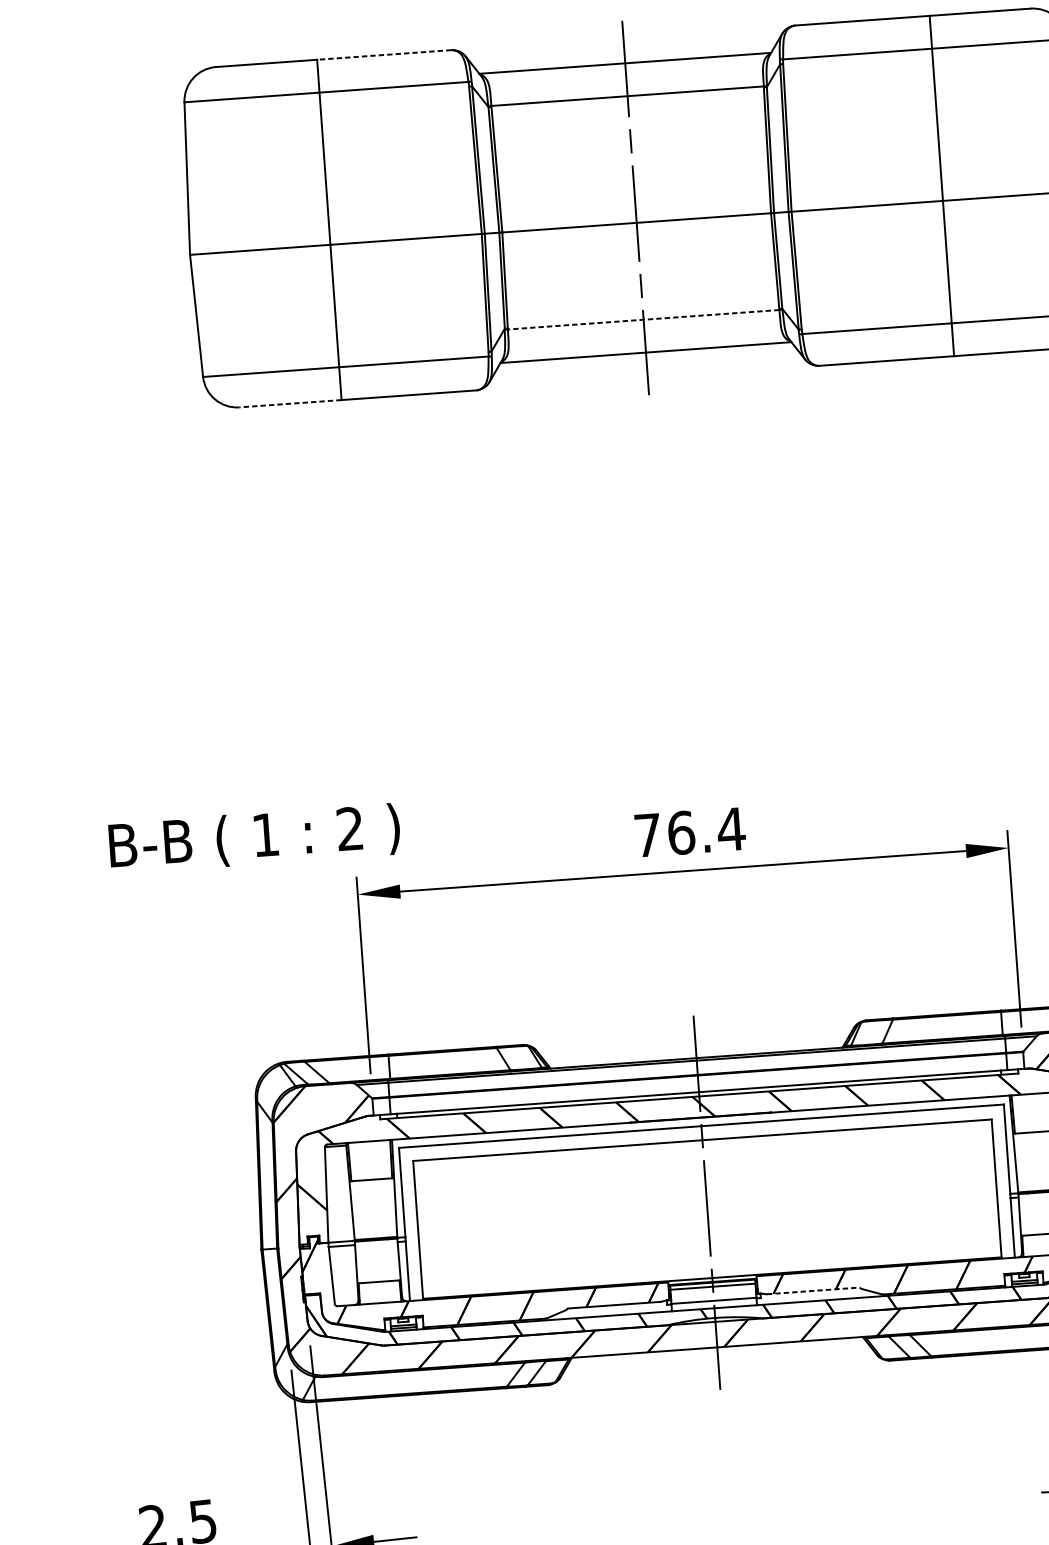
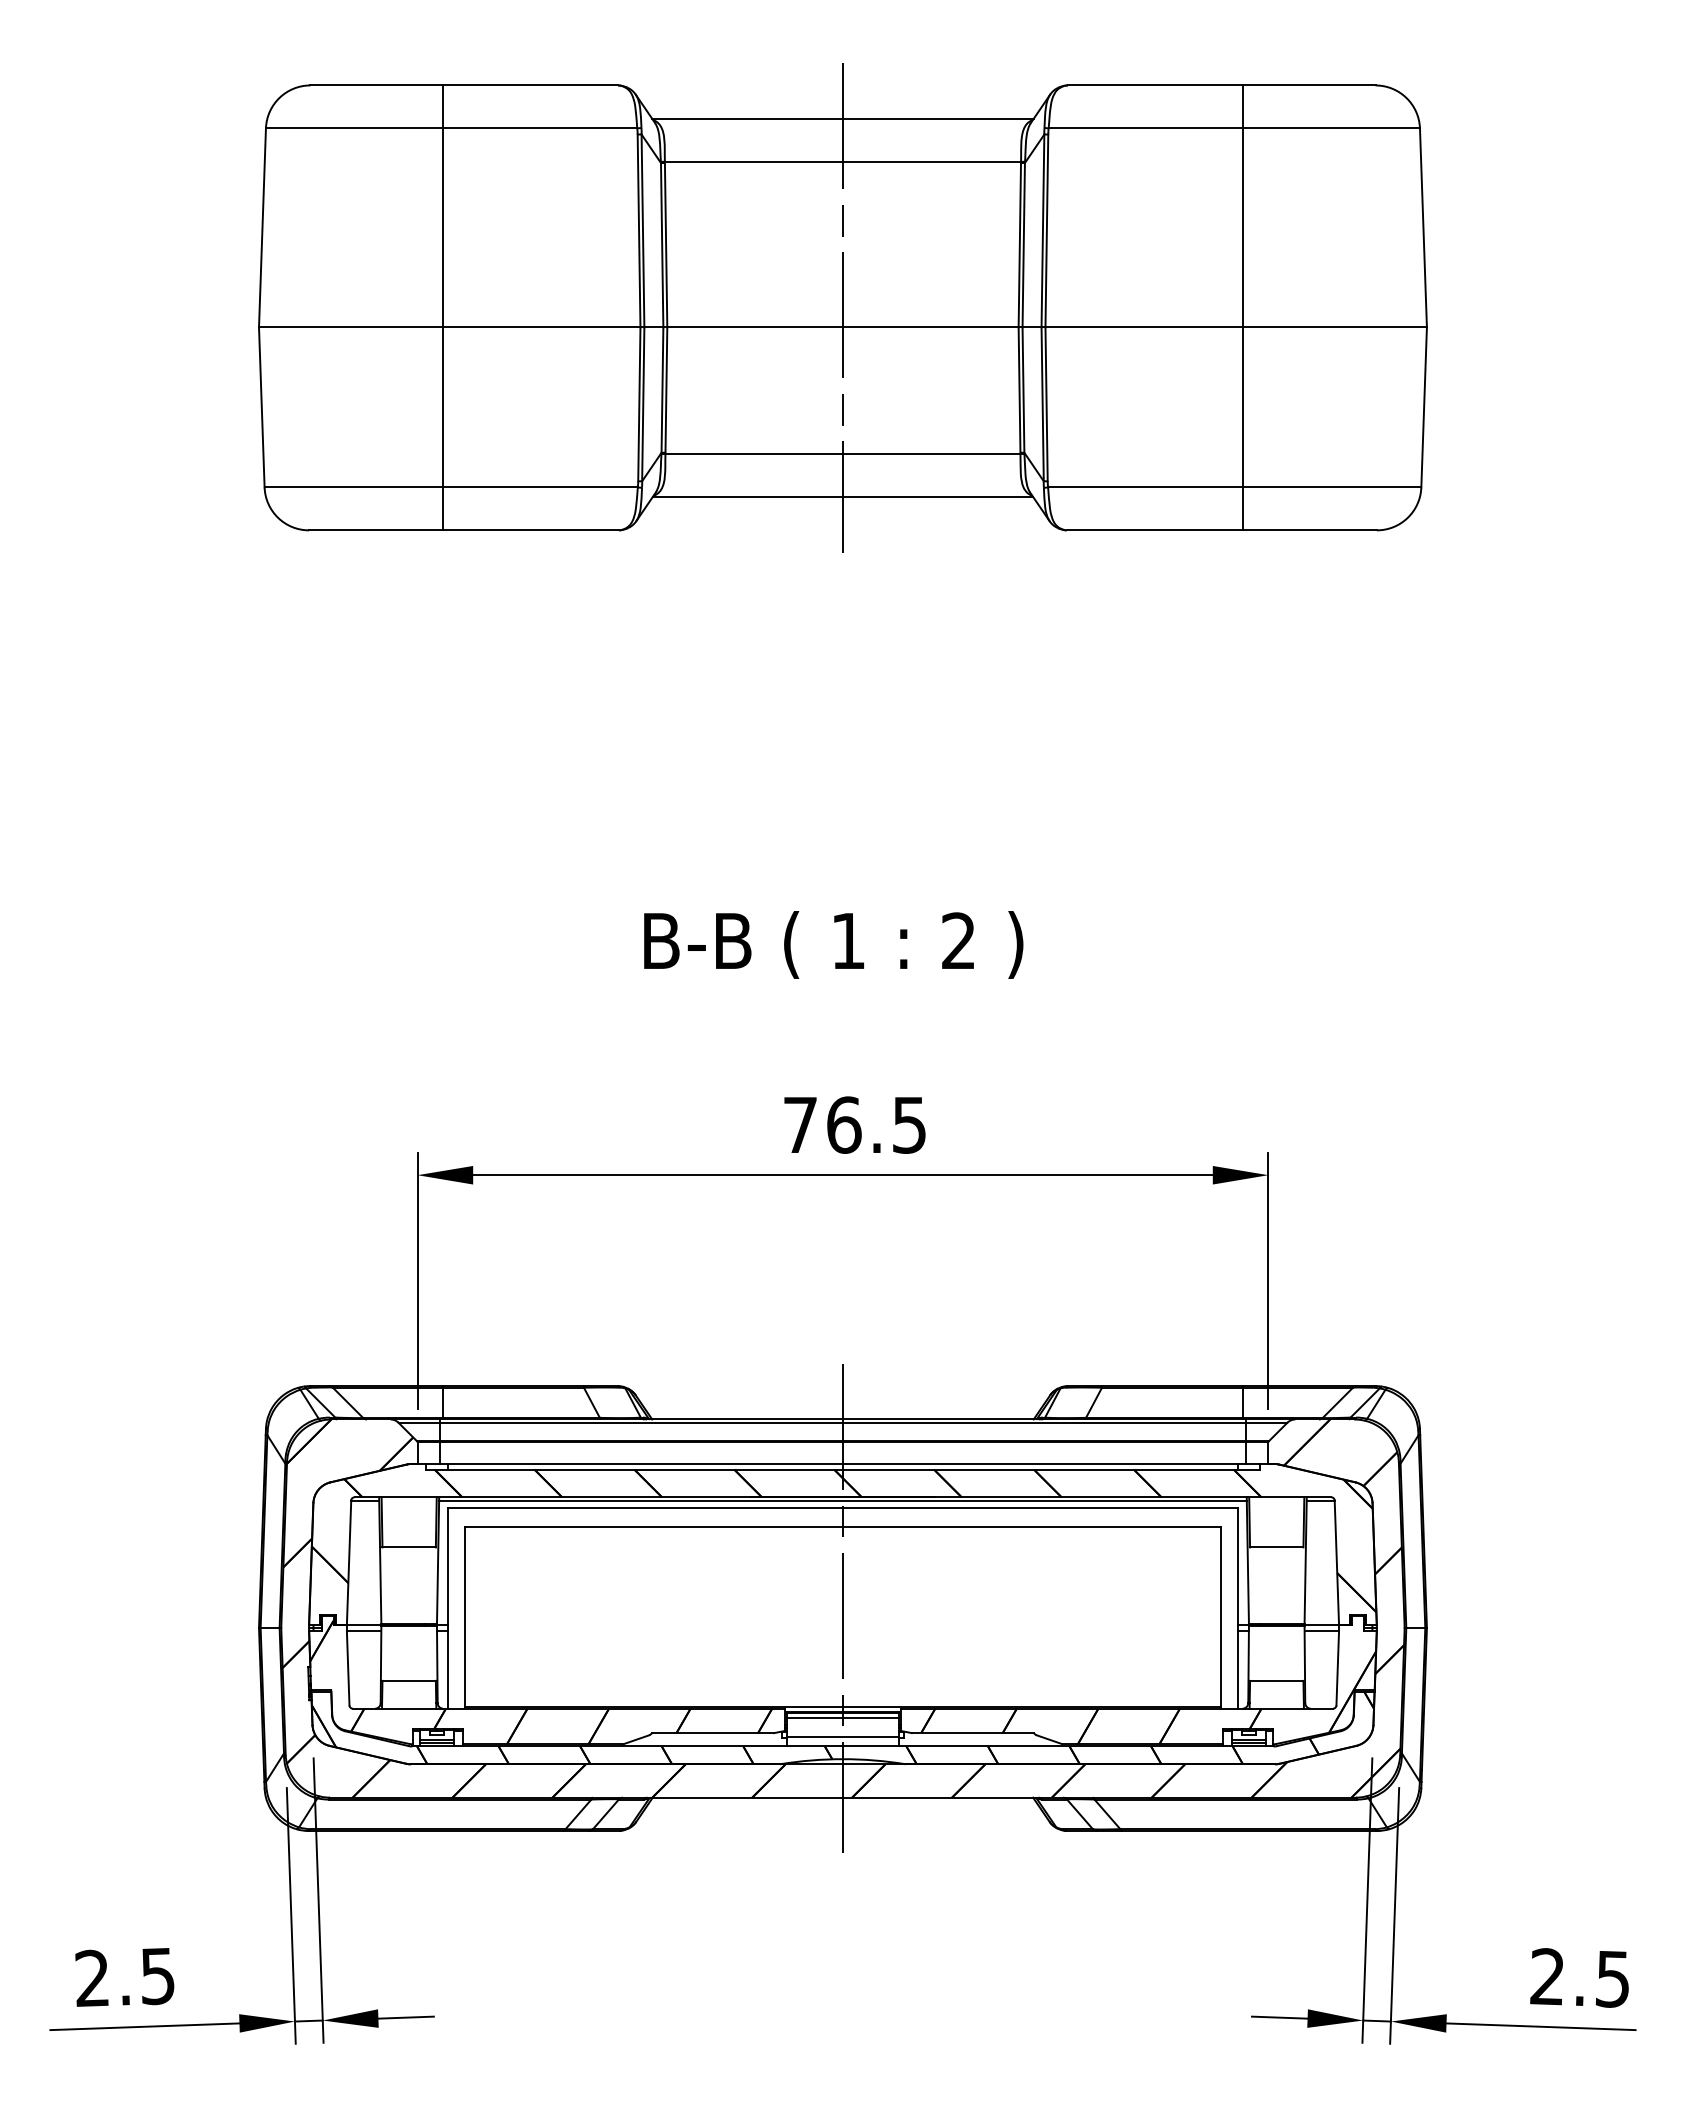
line: (384, 55) -> (530, 85), dashed -> solid
line: (643, 320) -> (842, 454), dashed -> solid
line: (290, 403) -> (375, 530), dashed -> solid
text: (731, 829) -> (909, 1125), 76.4 -> 76.5
text: (254, 838) -> (833, 944), moved
line: (700, 1120) -> (842, 1500), added
line: (813, 1291) -> (973, 1733), dashed -> solid

